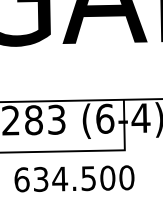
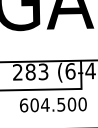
text: (40, 179) -> (34, 105), 634.500 -> 604.500

